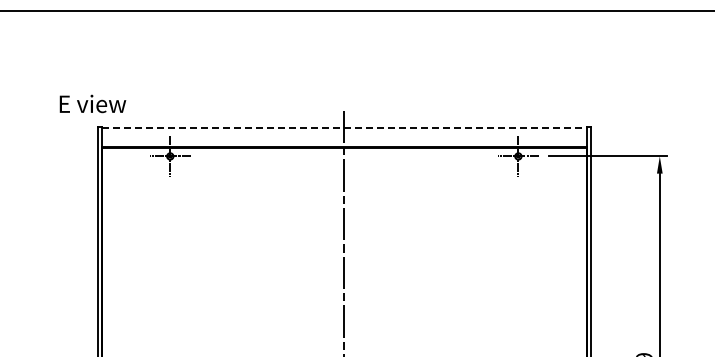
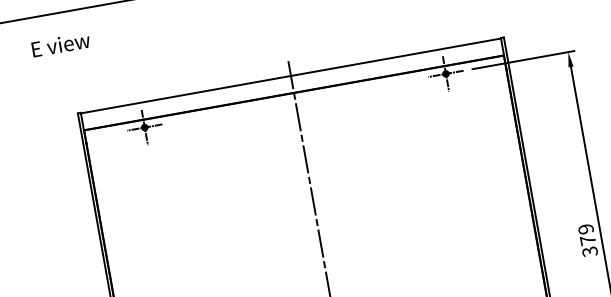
text: (92, 103) -> (60, 44), moved
line: (344, 127) -> (291, 75), dashed -> solid

